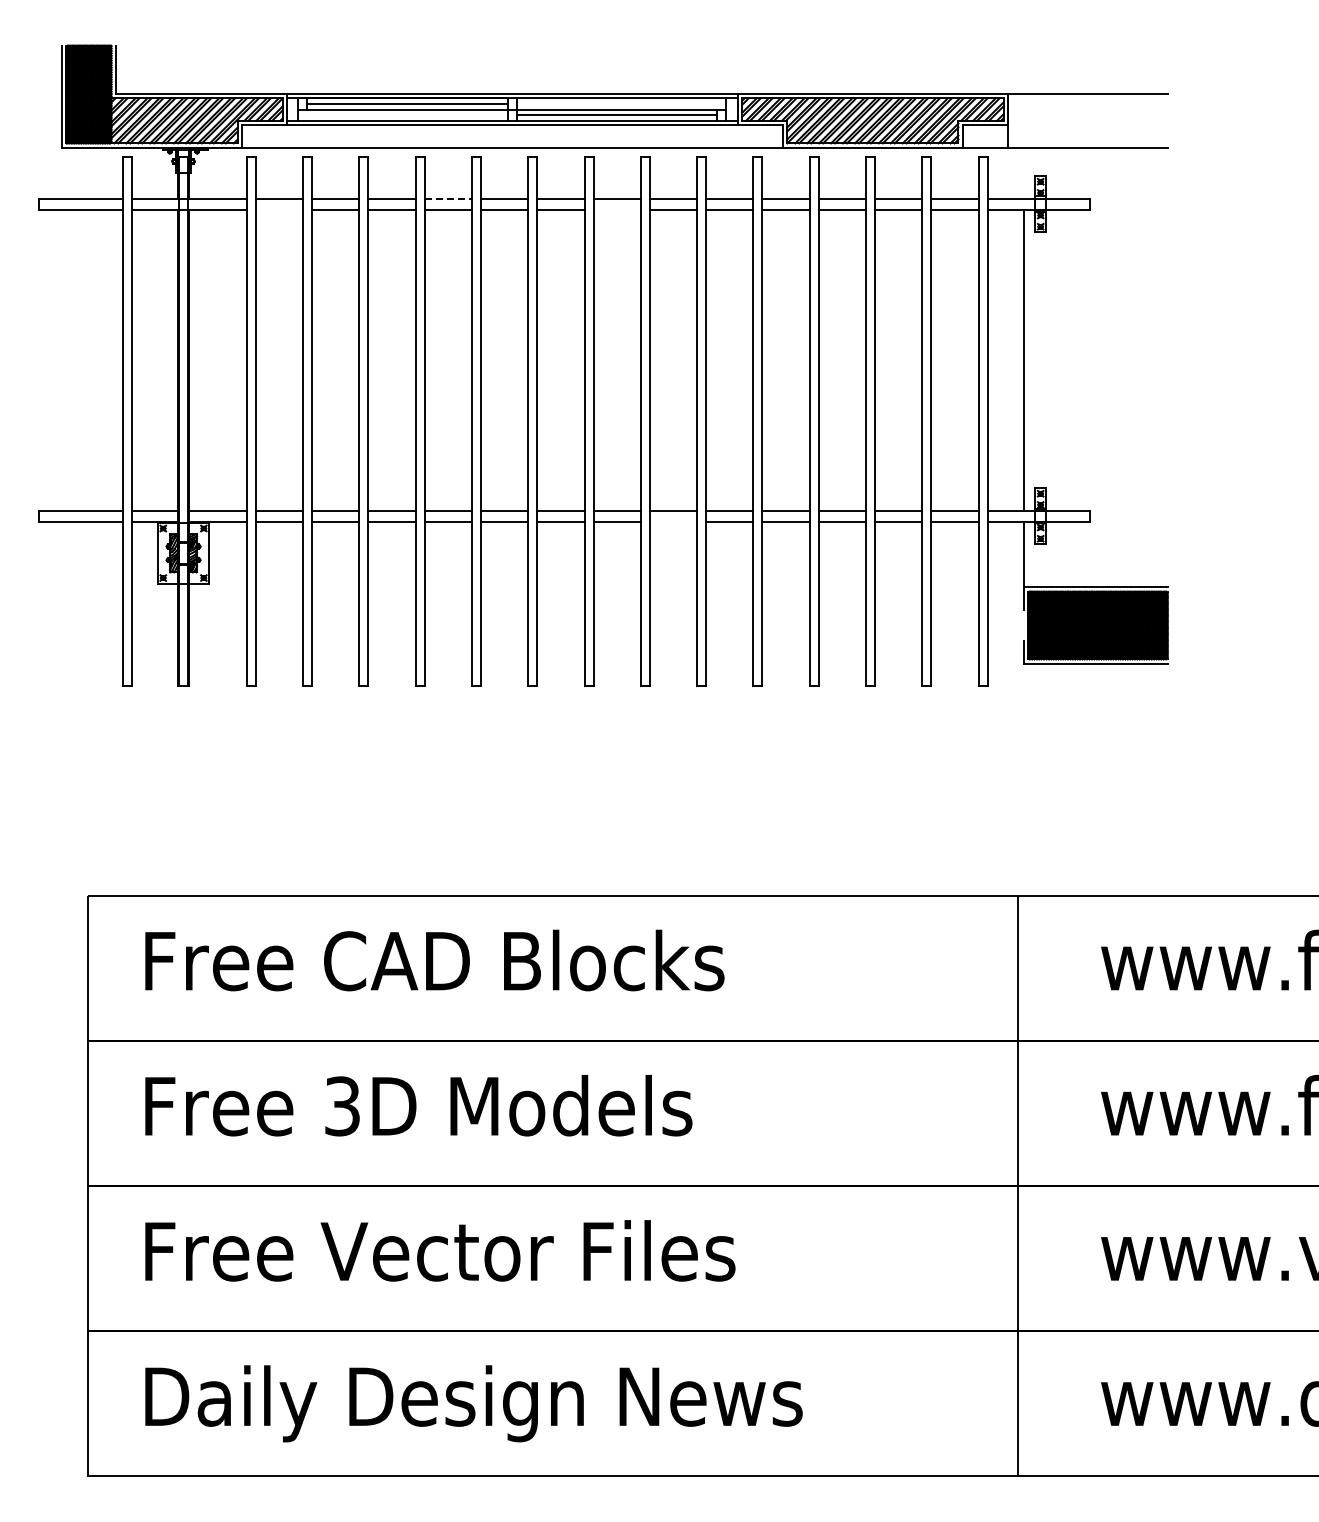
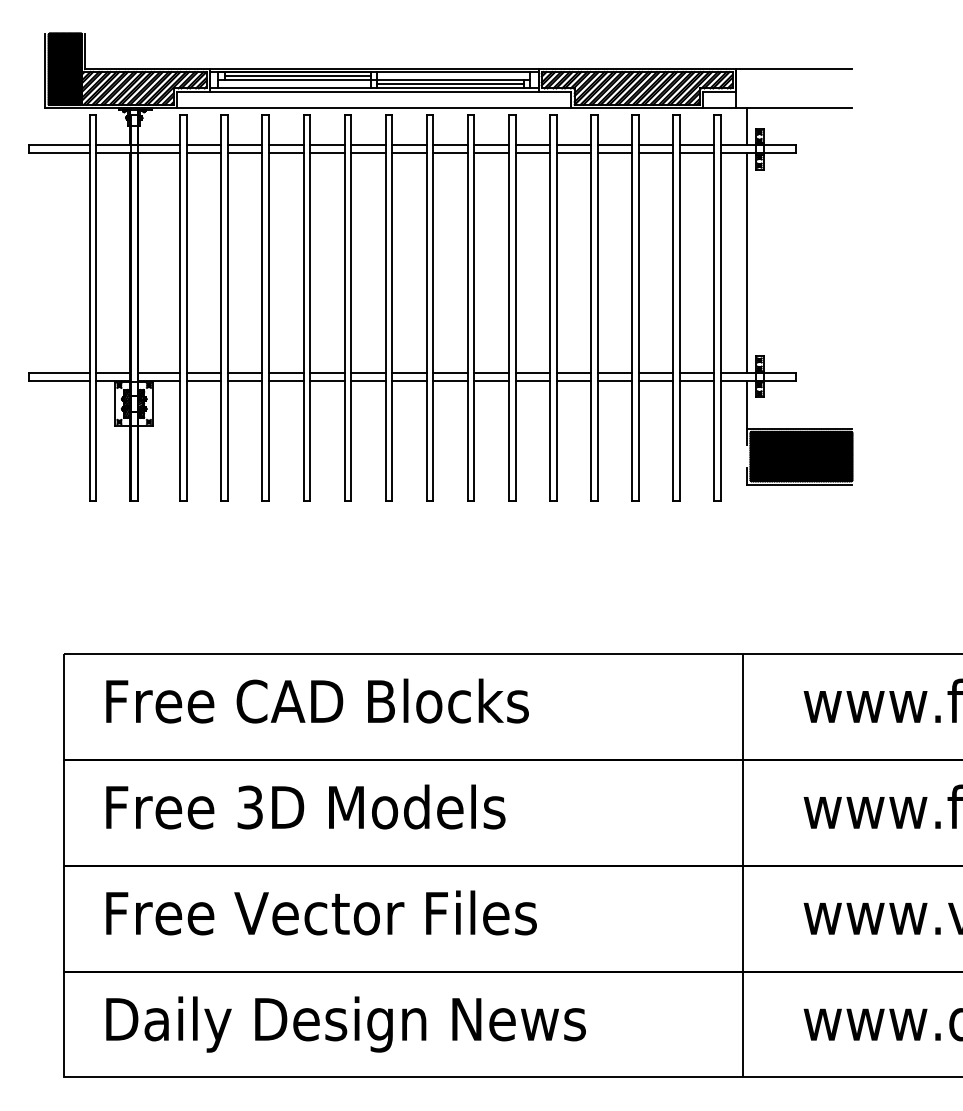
line: (1023, 172) -> (747, 126), added
line: (448, 198) -> (327, 145), dashed -> solid
line: (278, 209) -> (203, 153), added
line: (616, 209) -> (450, 153), added
line: (673, 521) -> (491, 380), added

